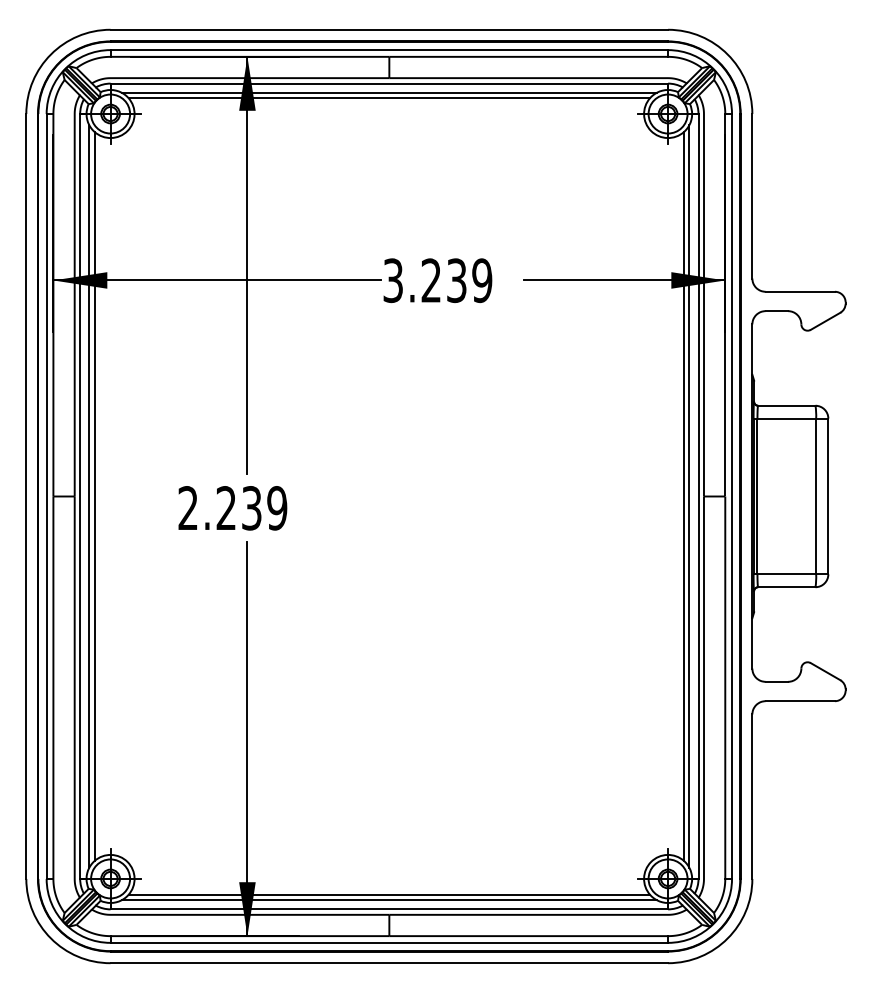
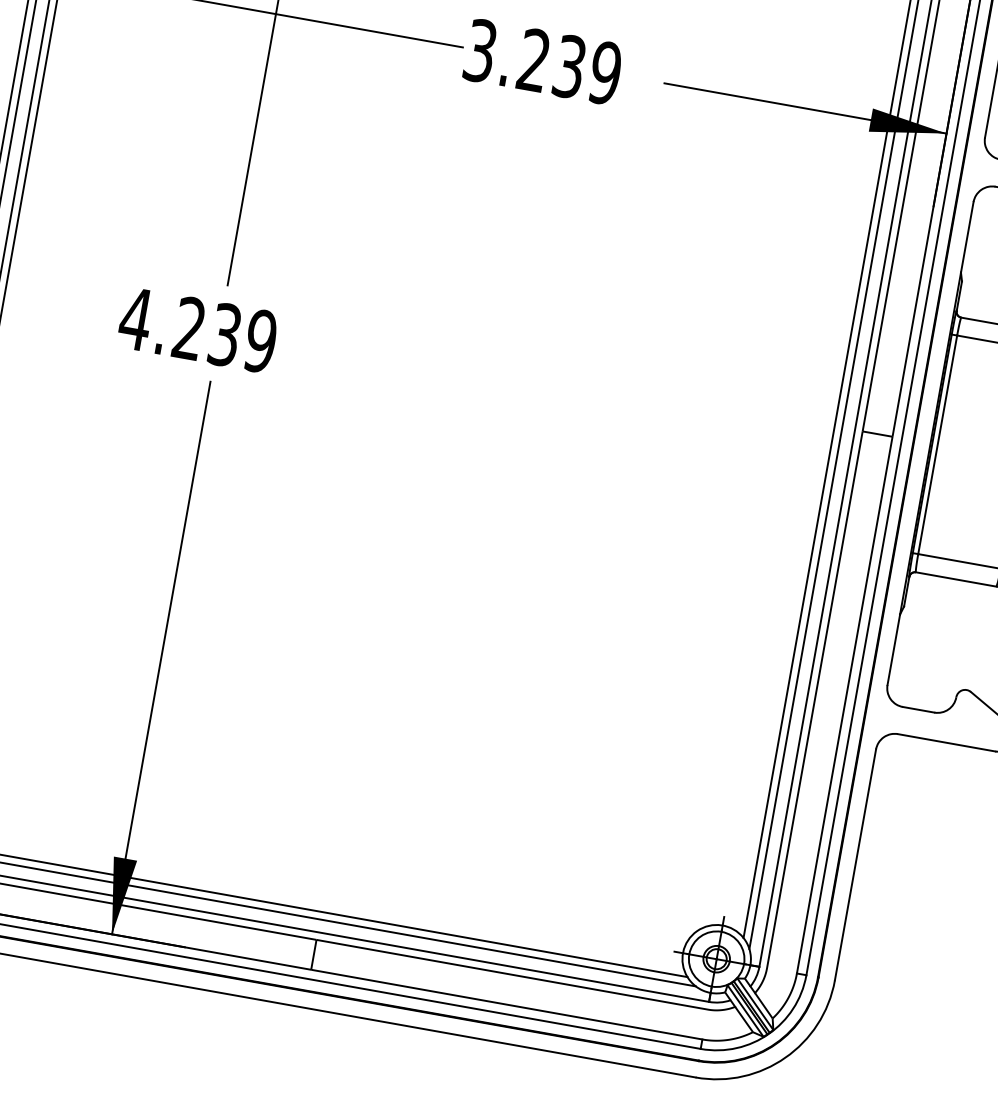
text: (187, 507) -> (135, 317), 2.239 -> 4.239

